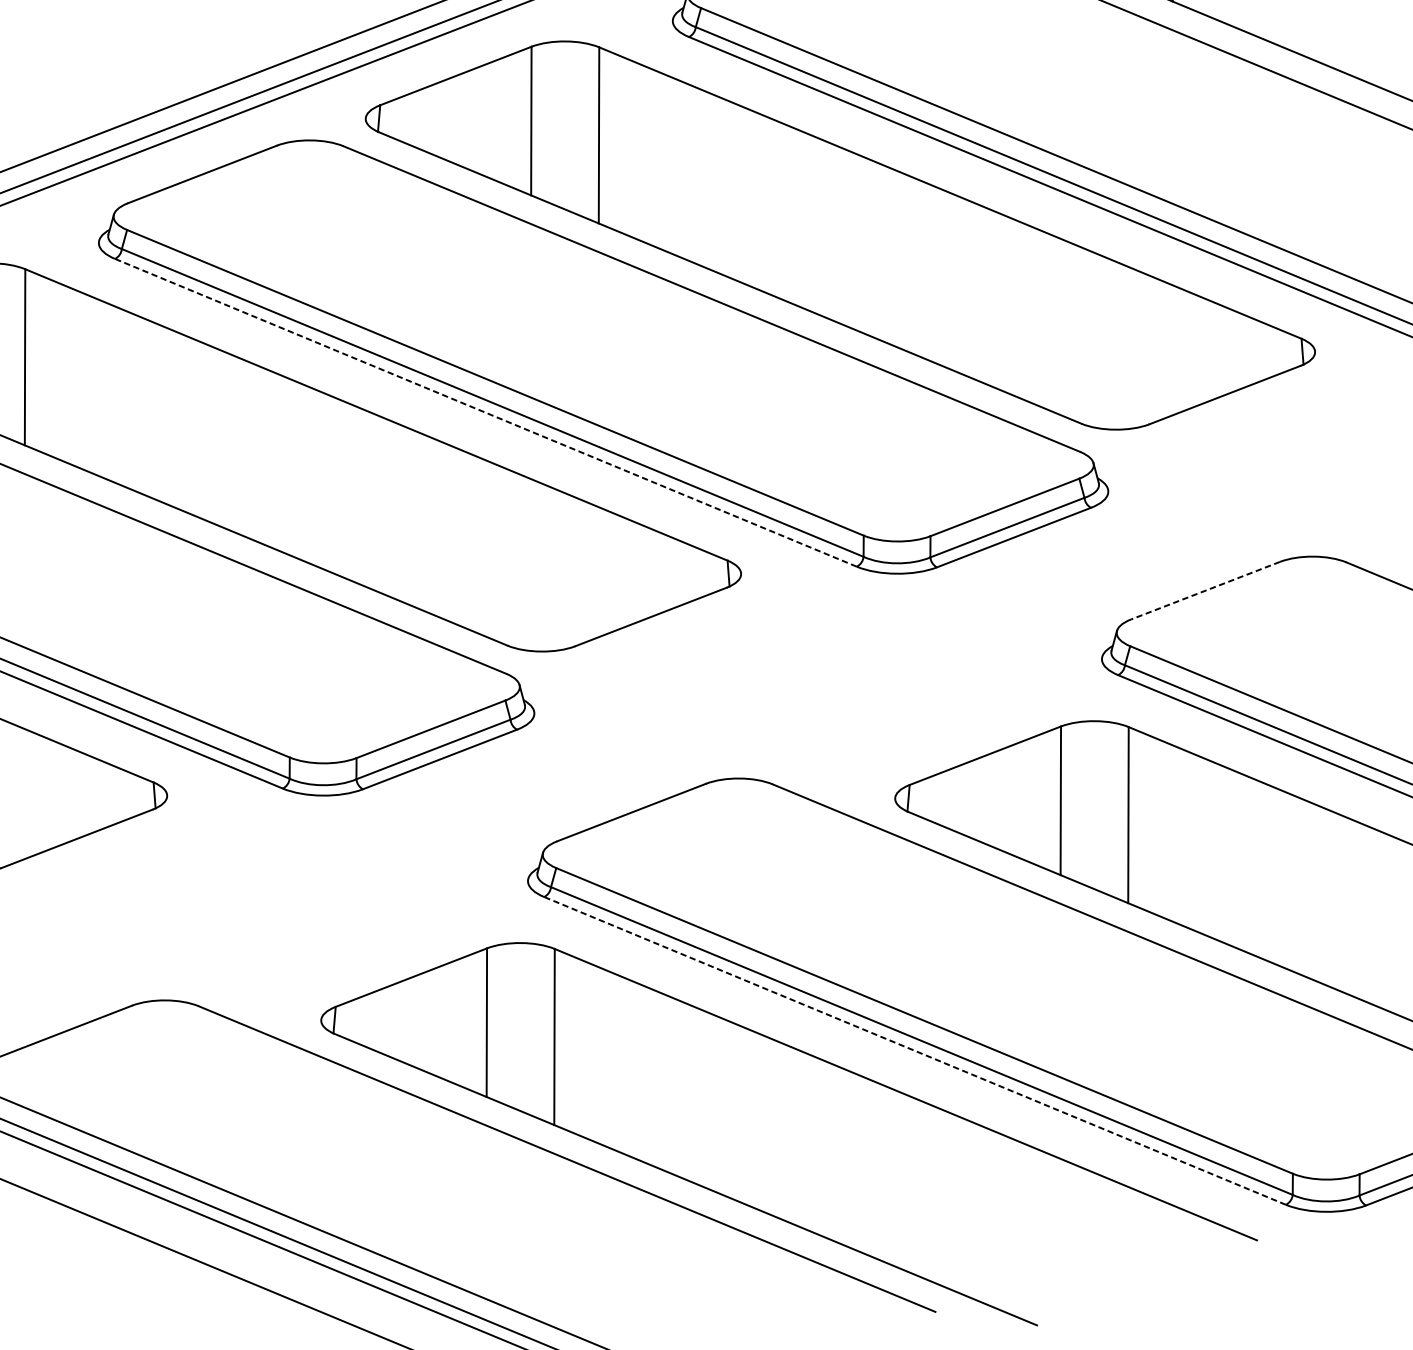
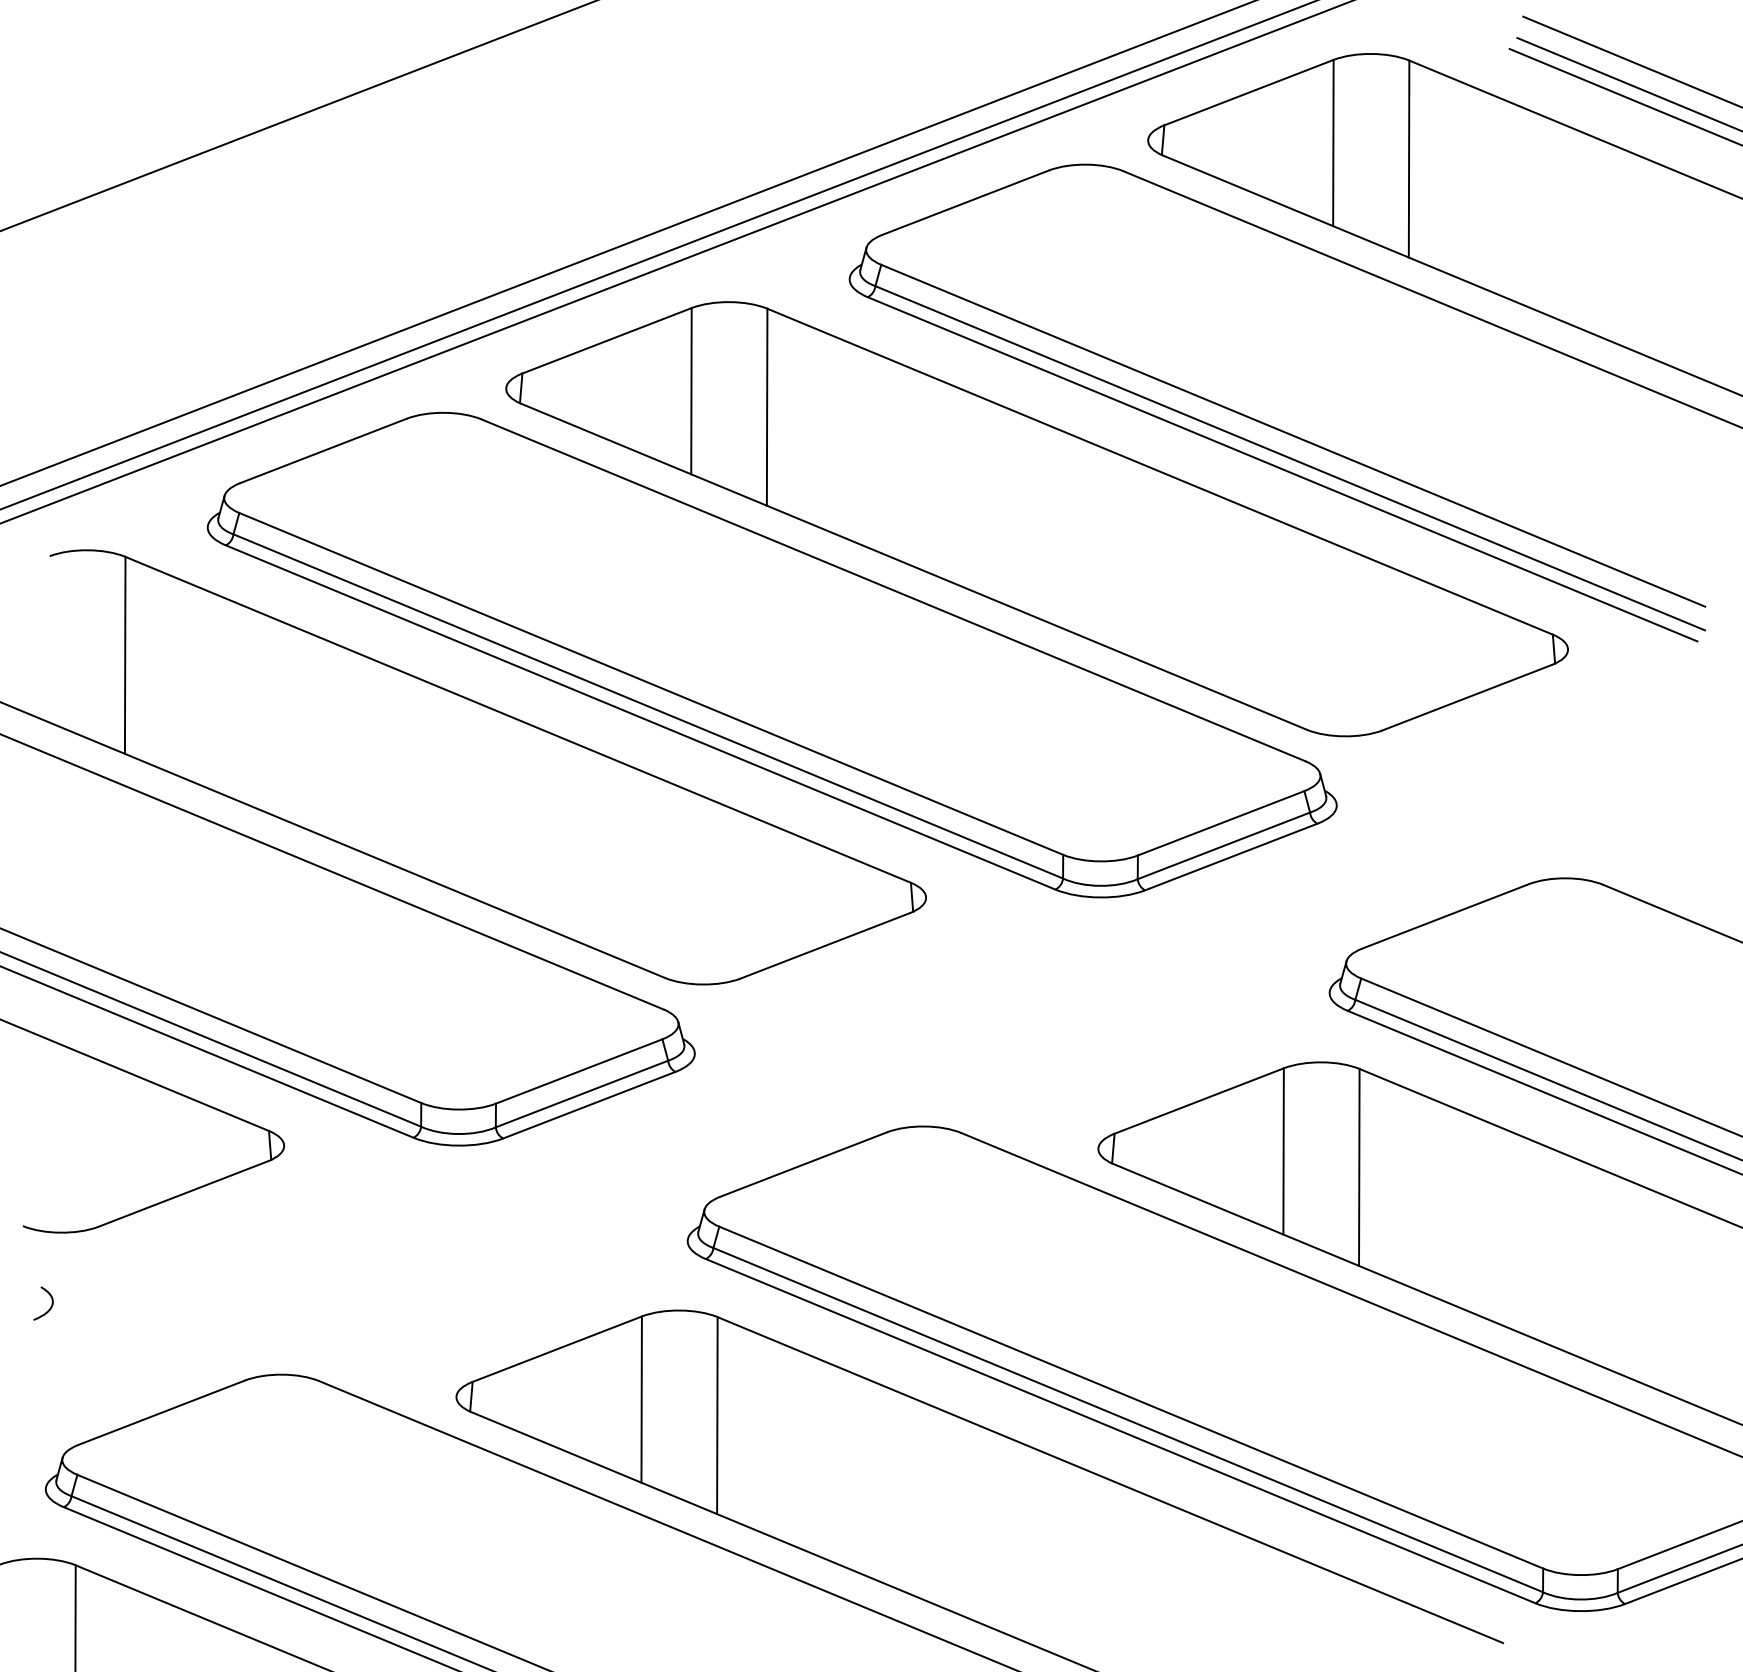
line: (485, 412) -> (640, 717), dashed -> solid
line: (1205, 590) -> (1445, 916), dashed -> solid
line: (914, 1050) -> (1120, 1430), dashed -> solid

